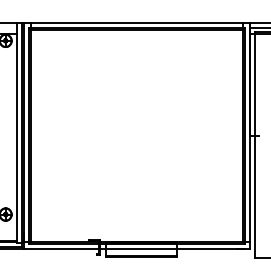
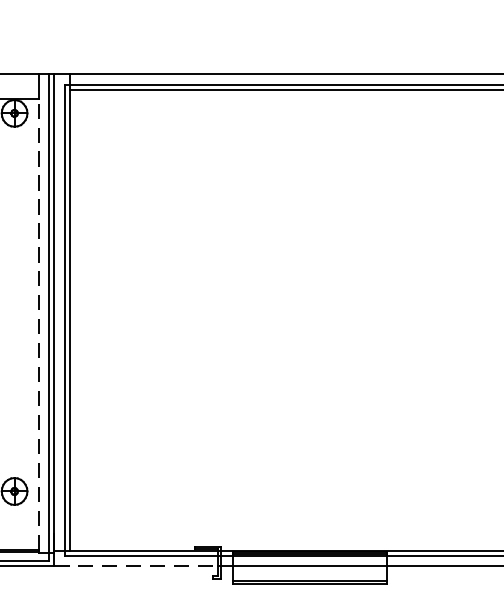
line: (16, 137) -> (37, 323), solid -> dashed
line: (61, 249) -> (135, 567), solid -> dashed

